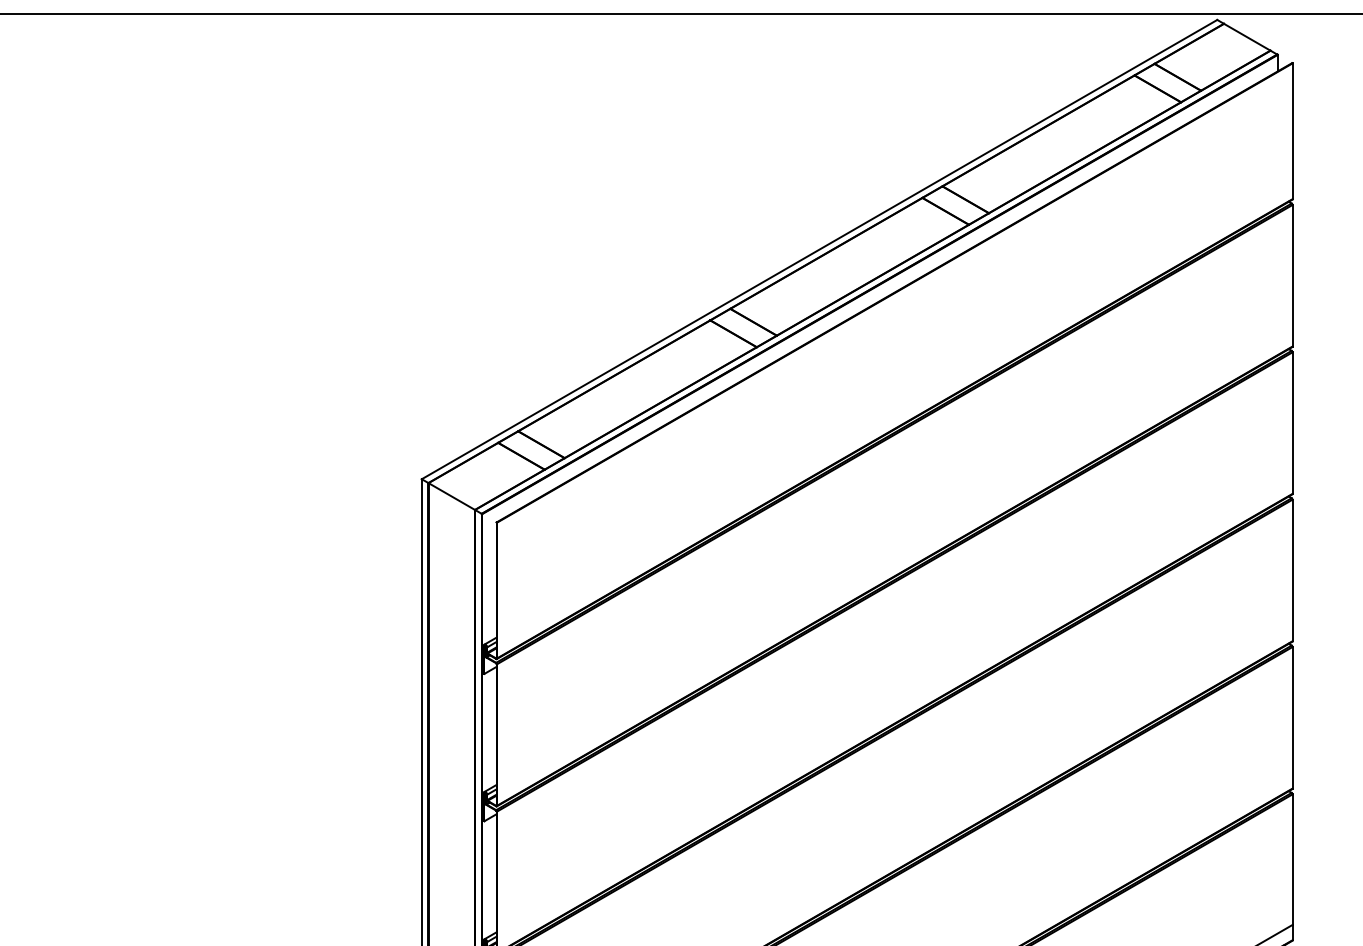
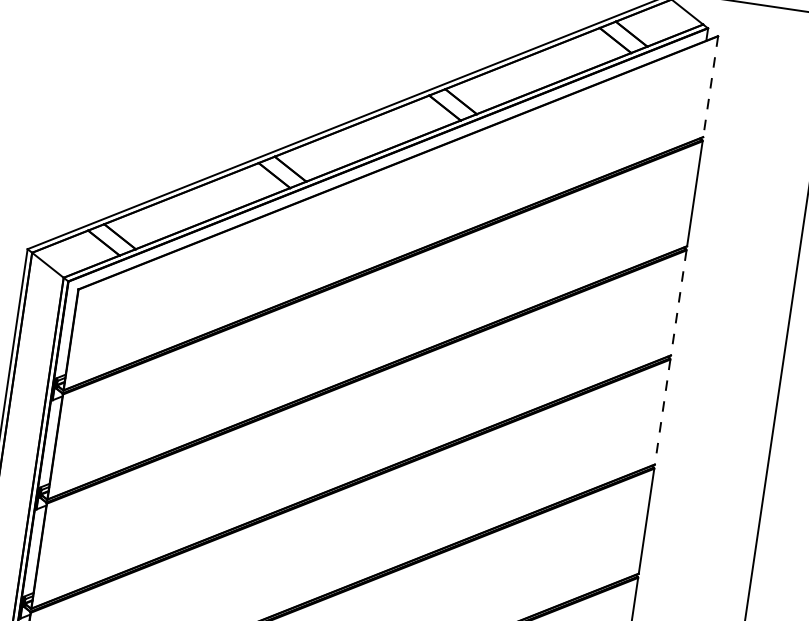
line: (1292, 131) -> (710, 86), solid -> dashed
line: (1292, 423) -> (678, 303), solid -> dashed
line: (1292, 570) -> (662, 412), solid -> dashed

